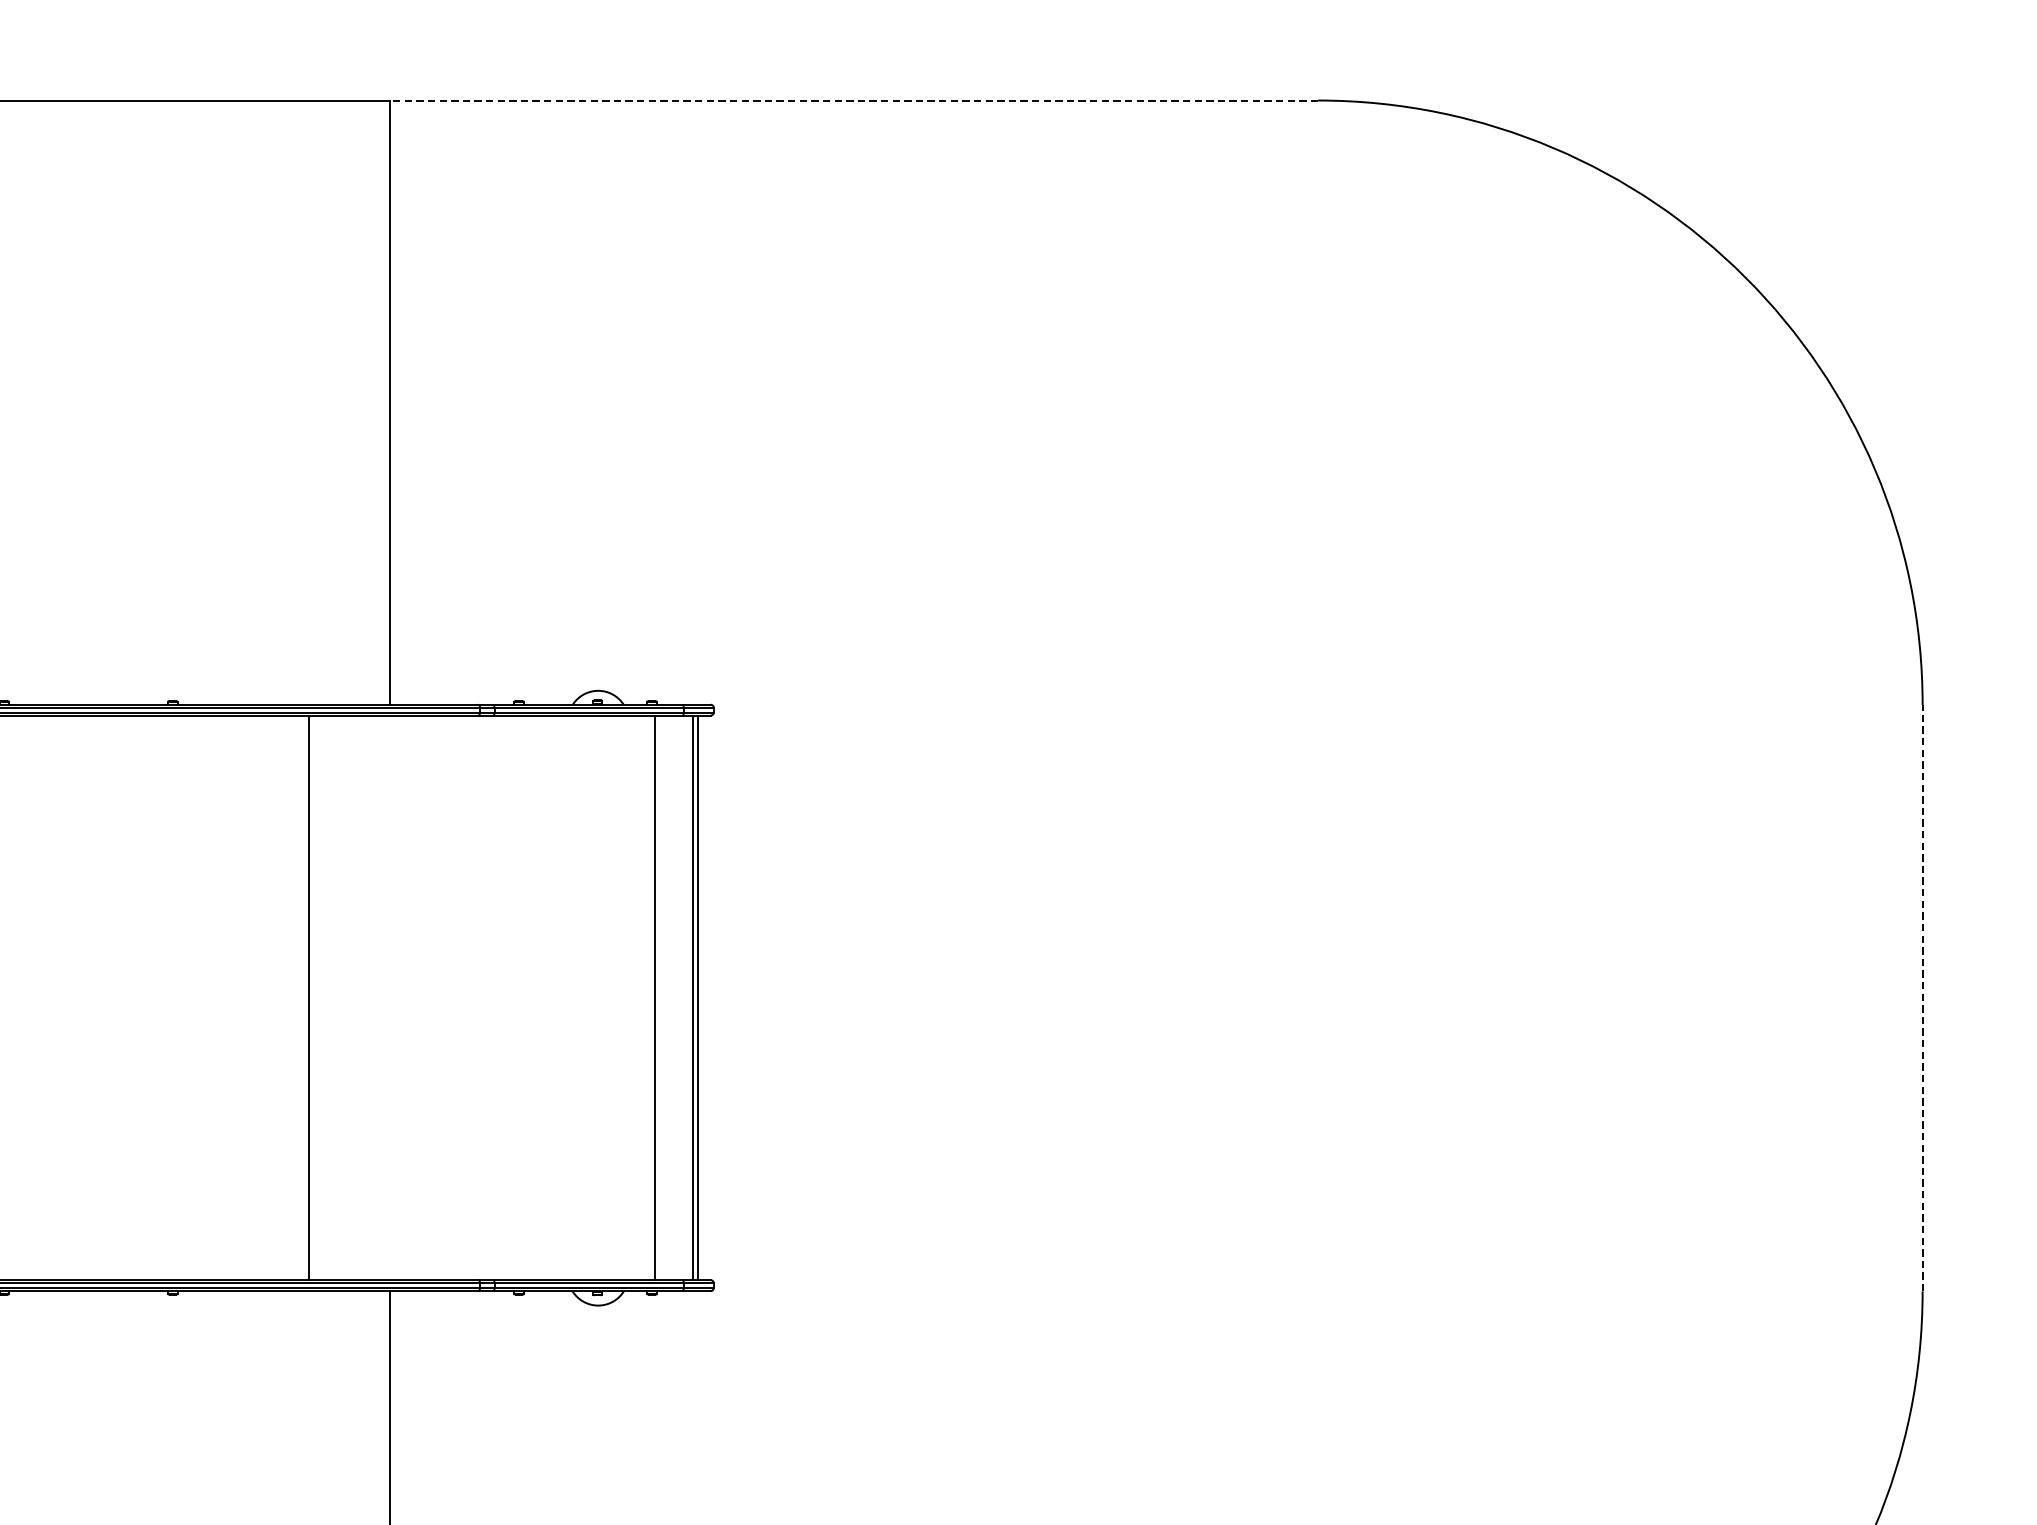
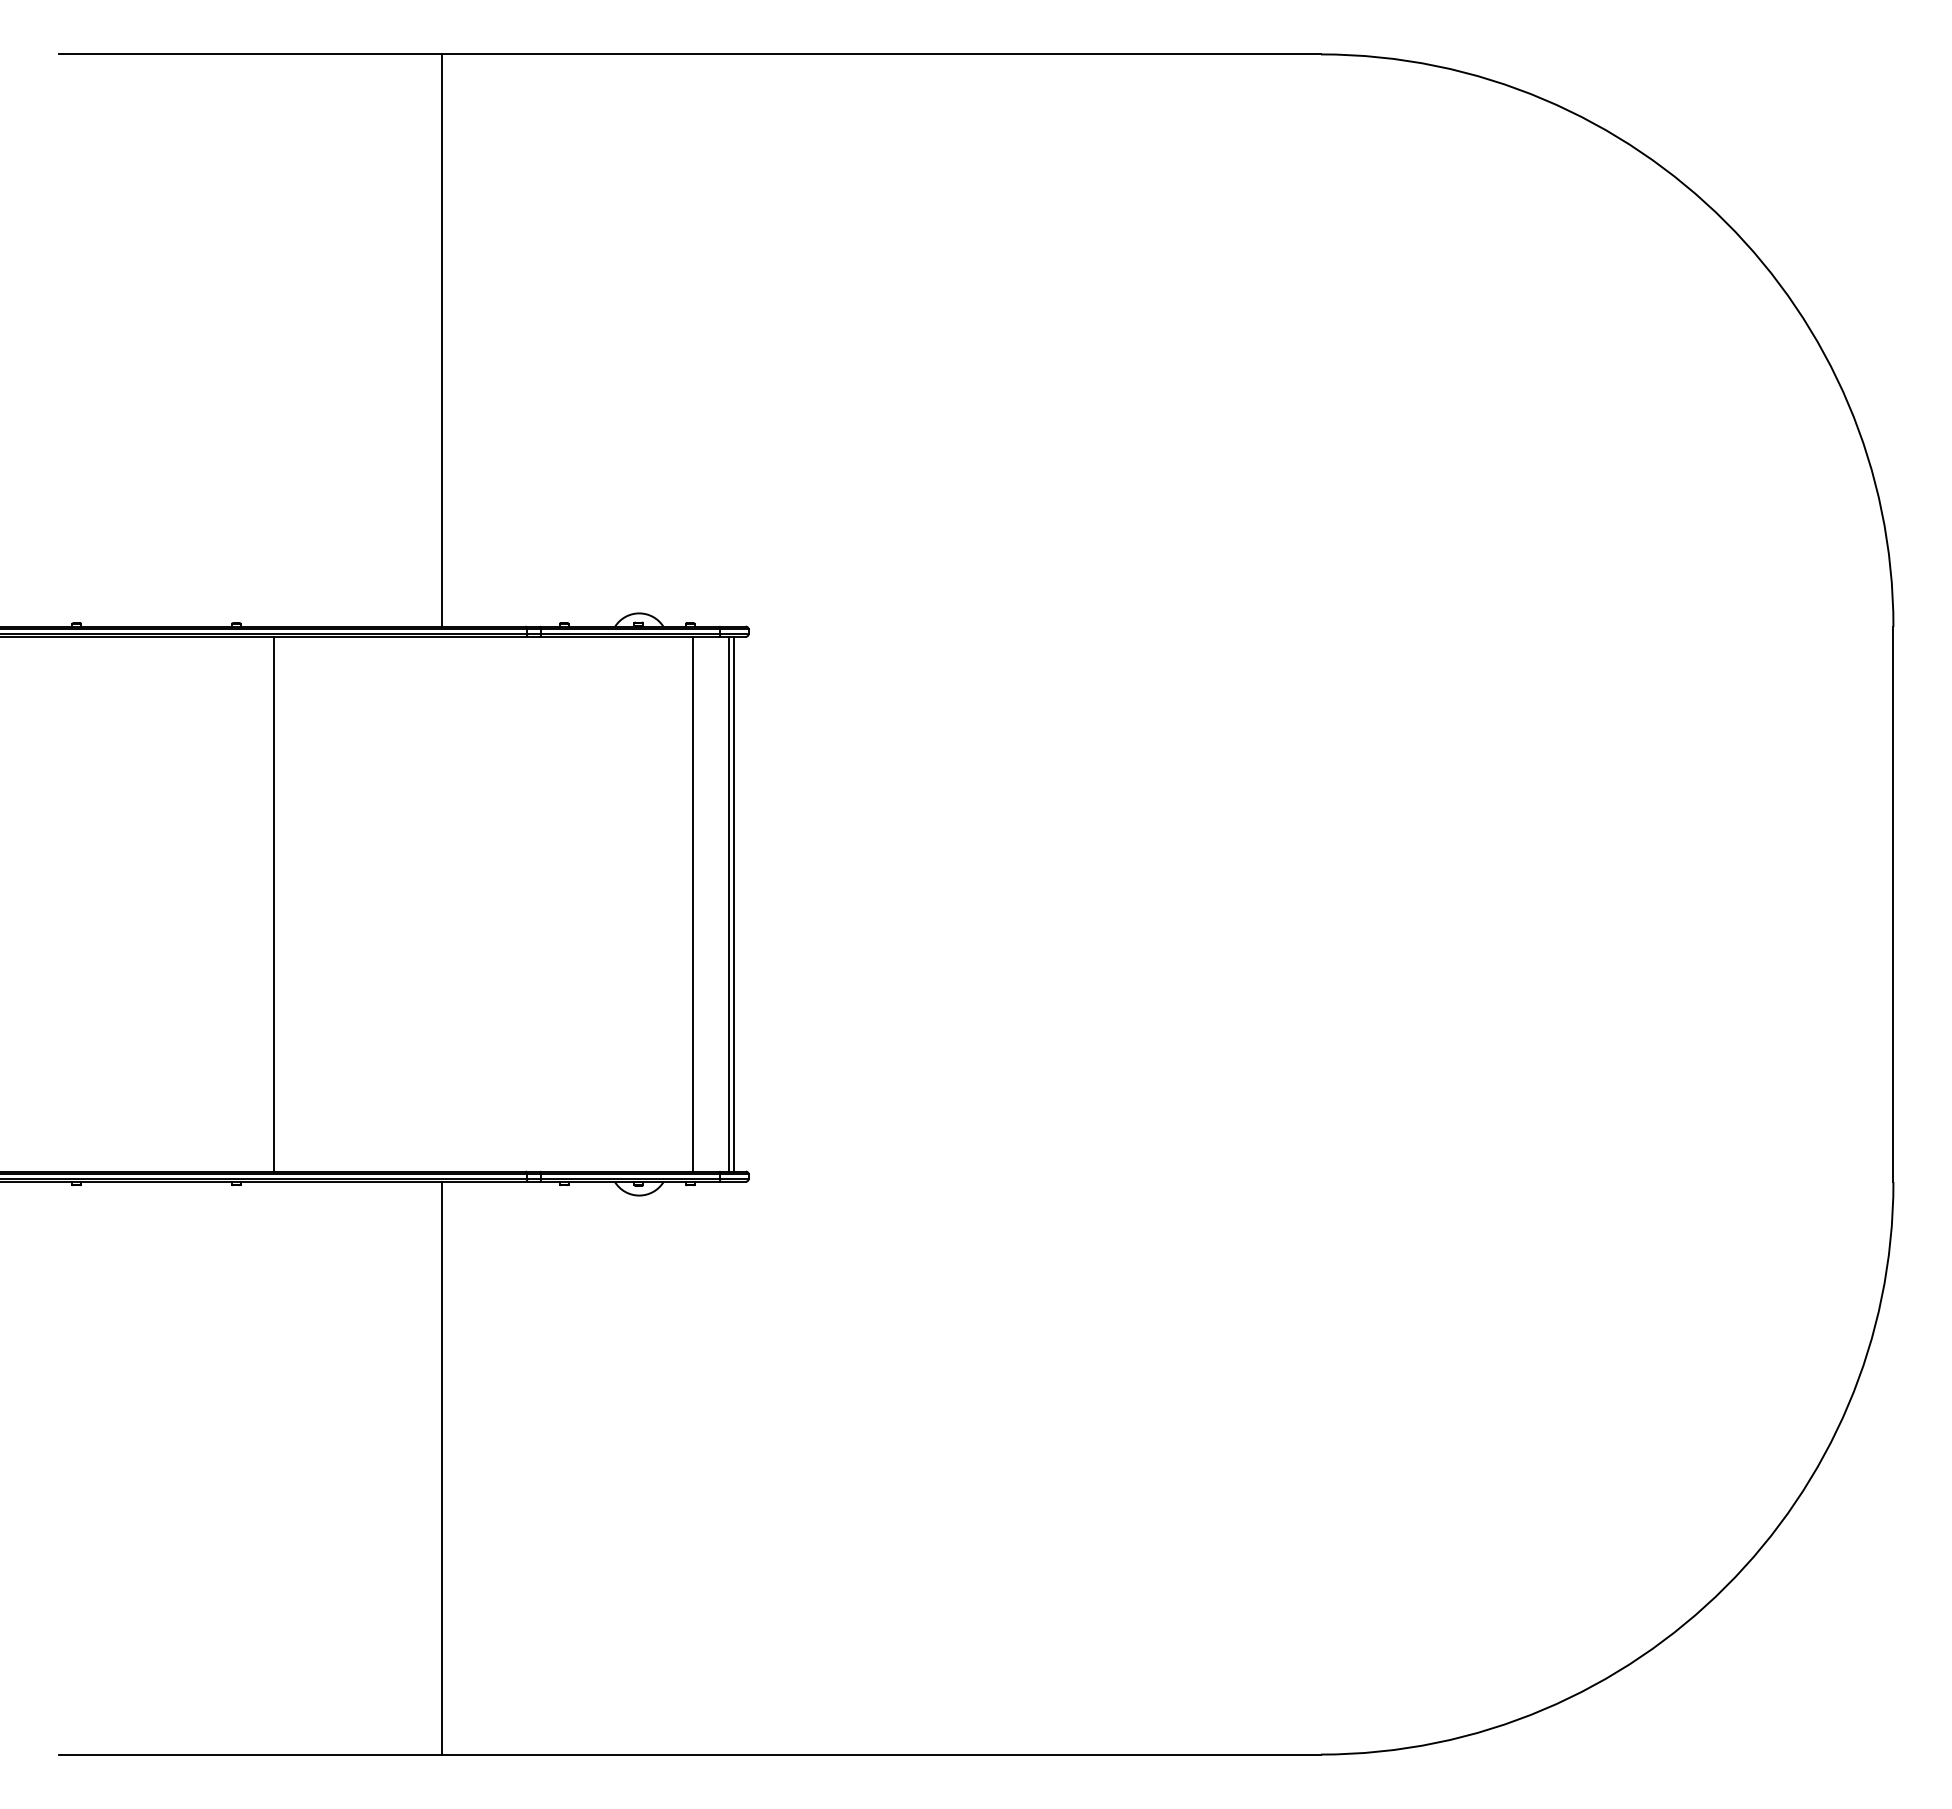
line: (854, 100) -> (881, 54), dashed -> solid
line: (309, 997) -> (274, 903), moved
line: (1922, 998) -> (1893, 904), dashed -> solid

